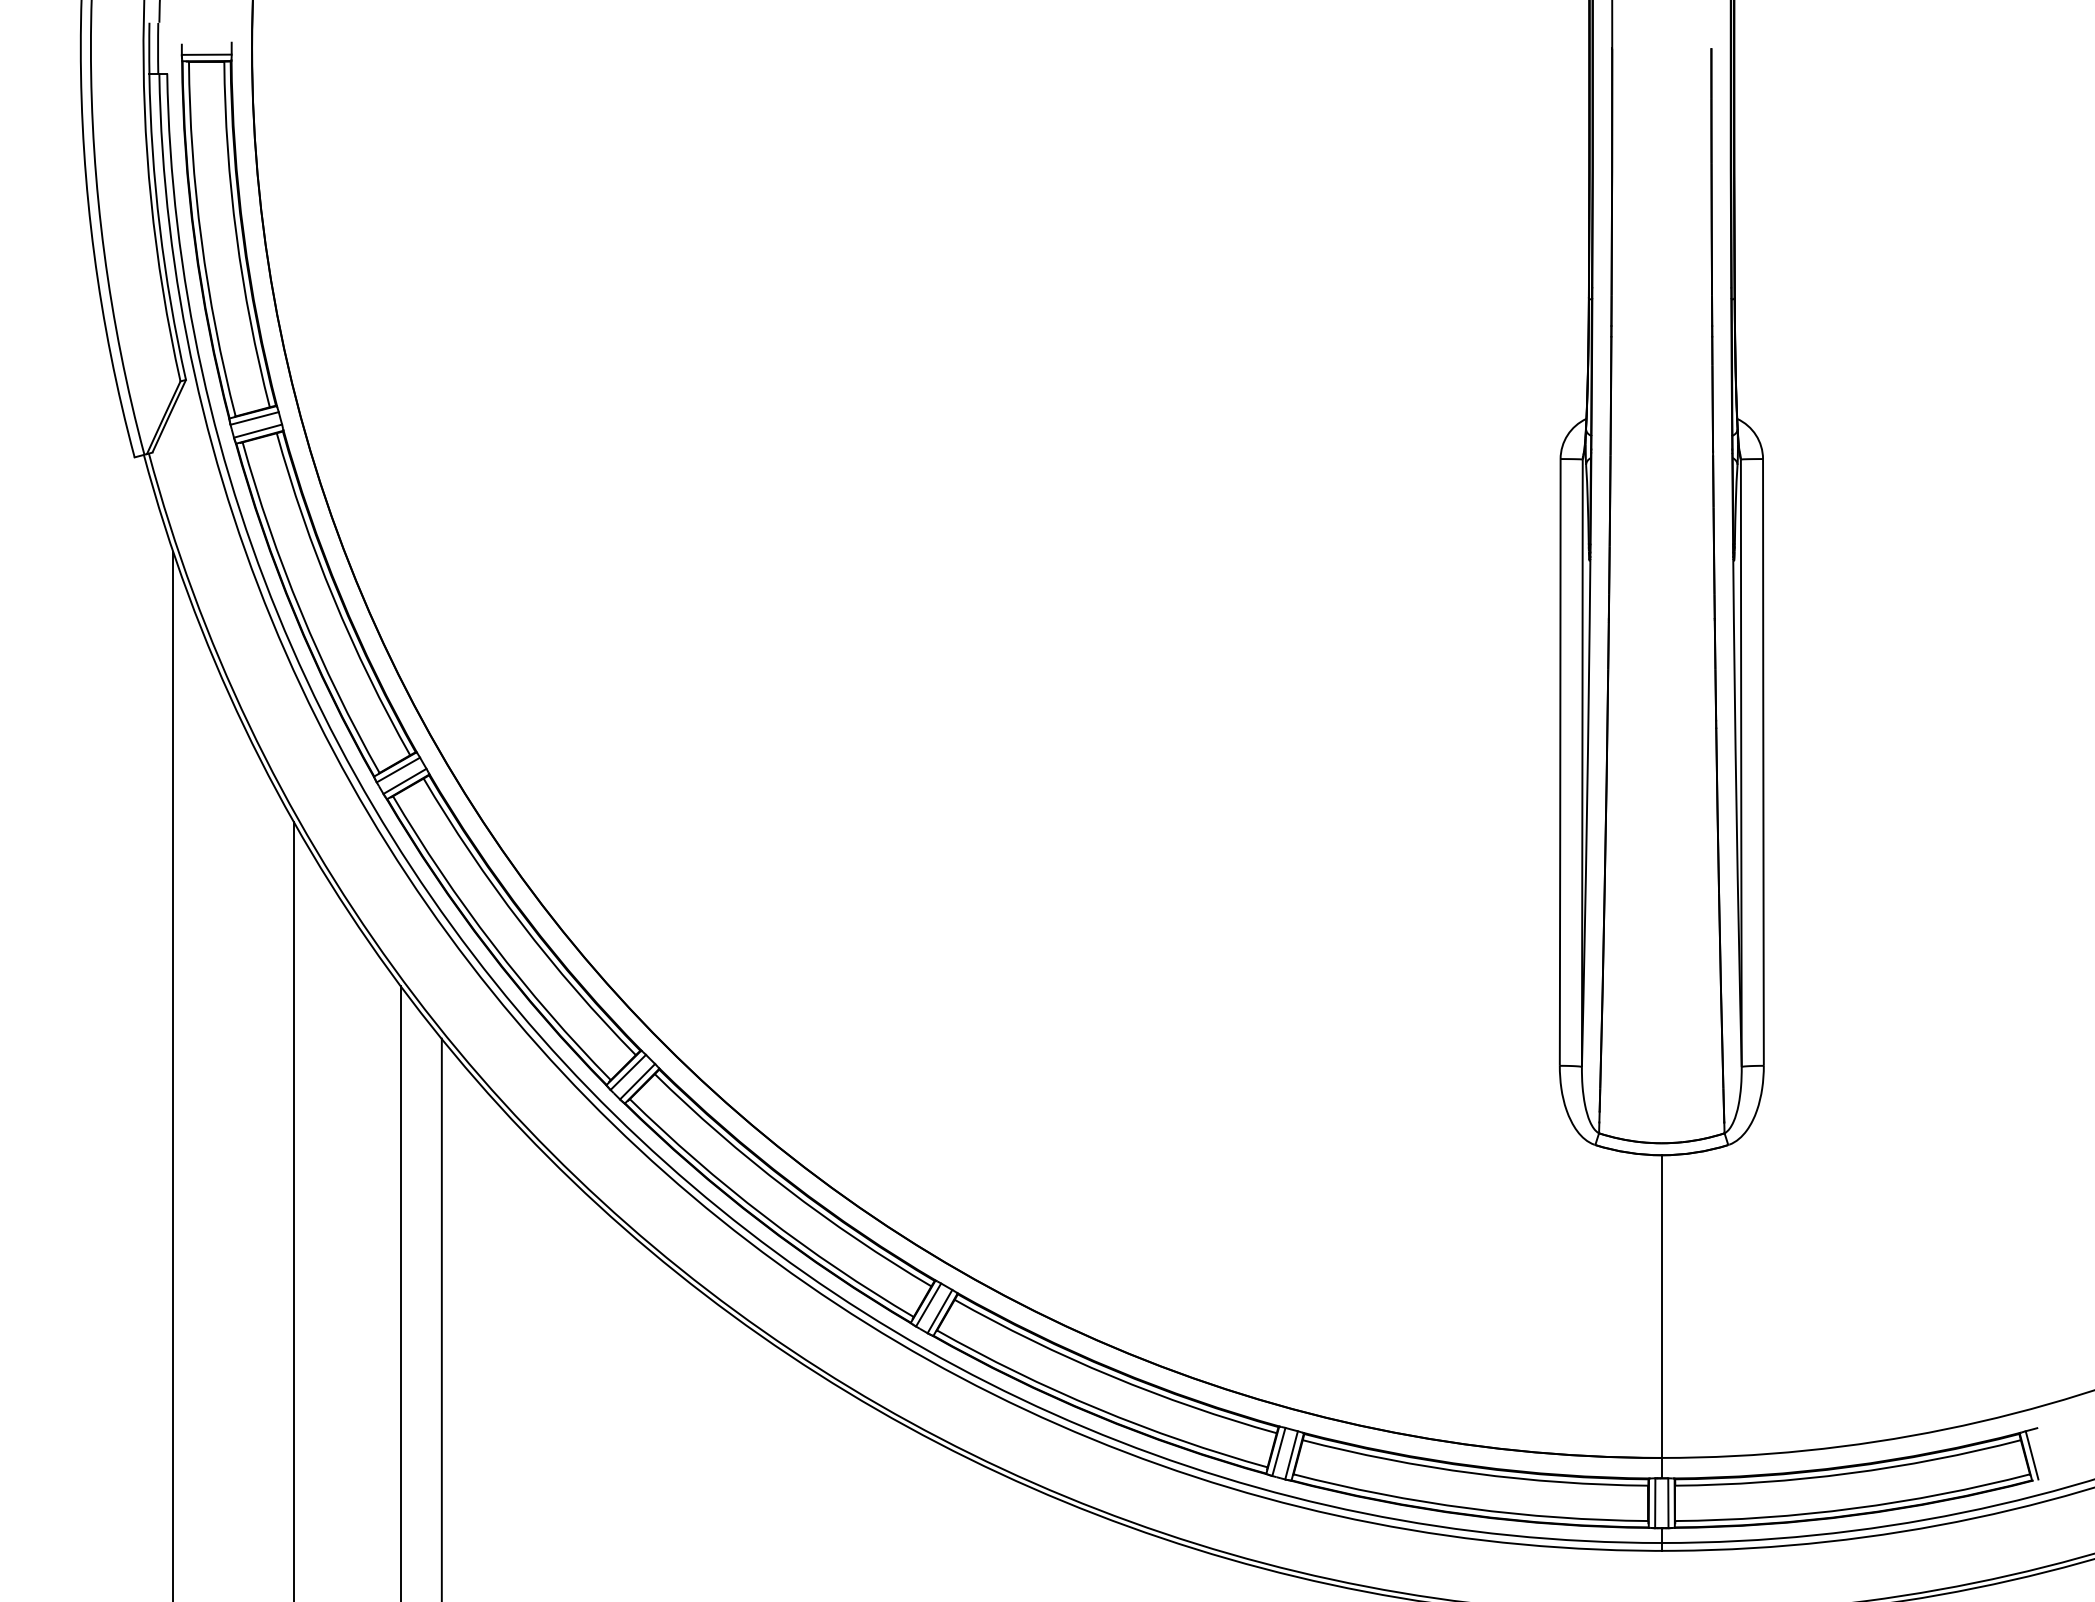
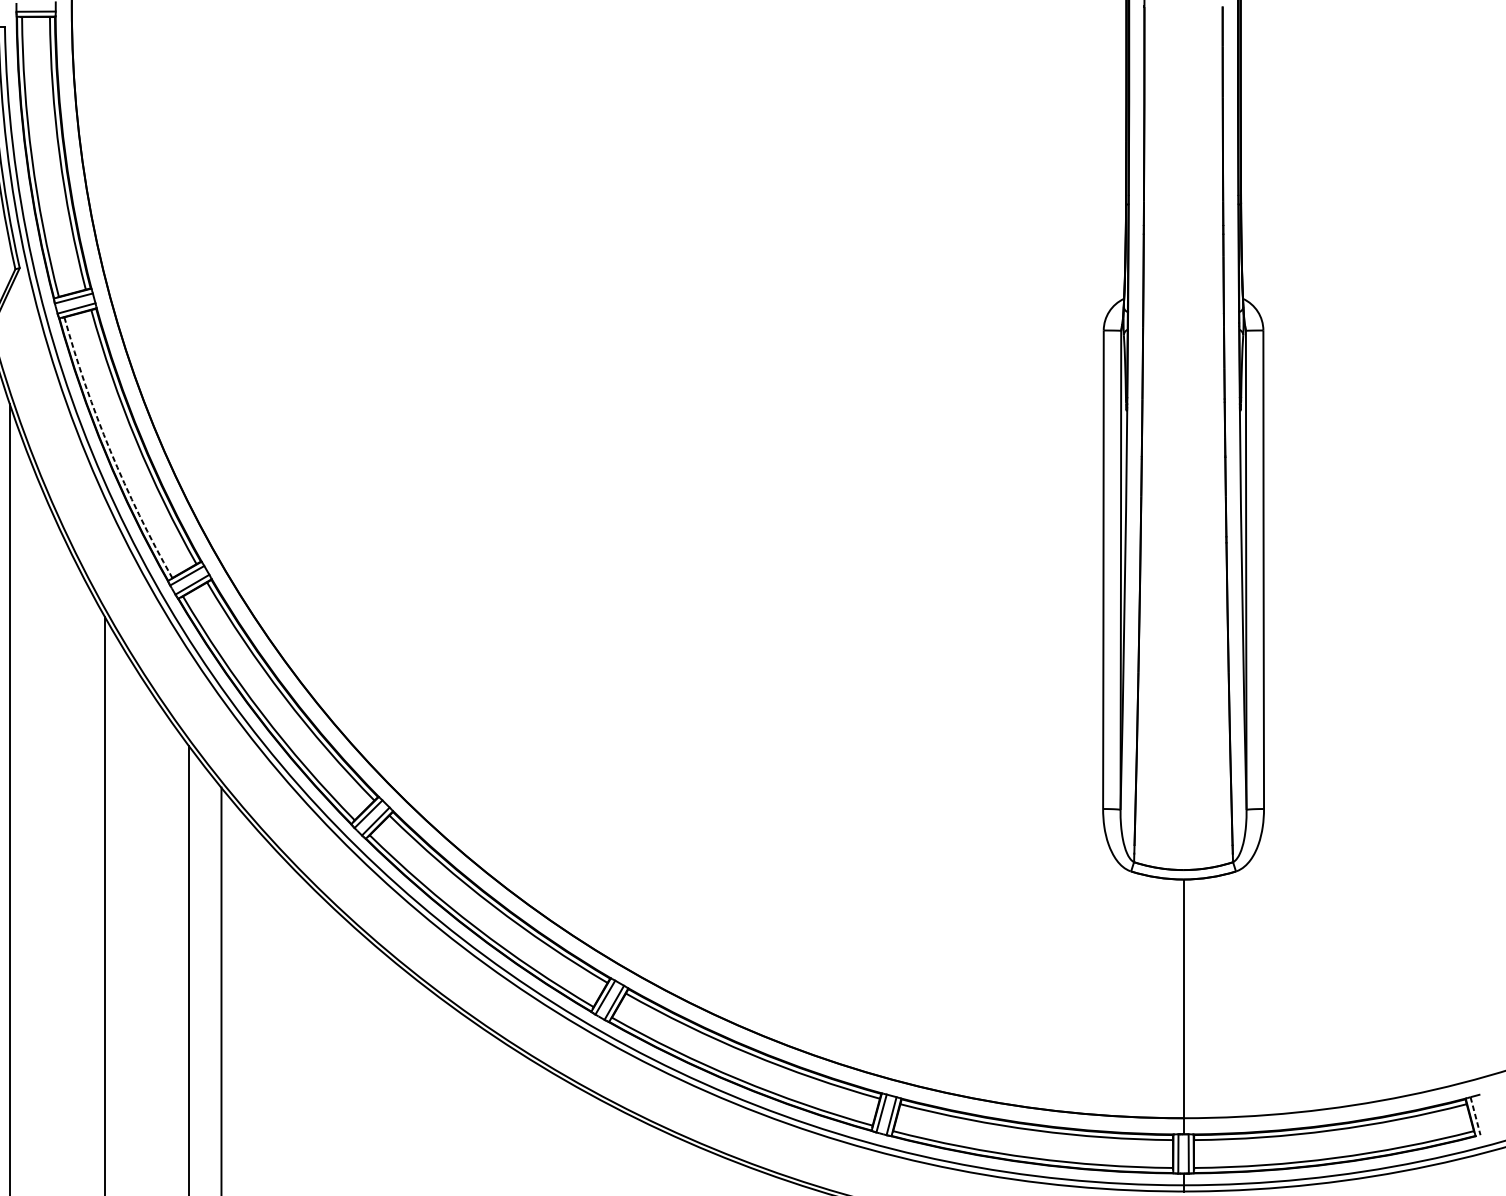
arc: (301, 611) -> (110, 450), solid -> dashed
line: (2032, 1455) -> (1475, 1116), solid -> dashed

